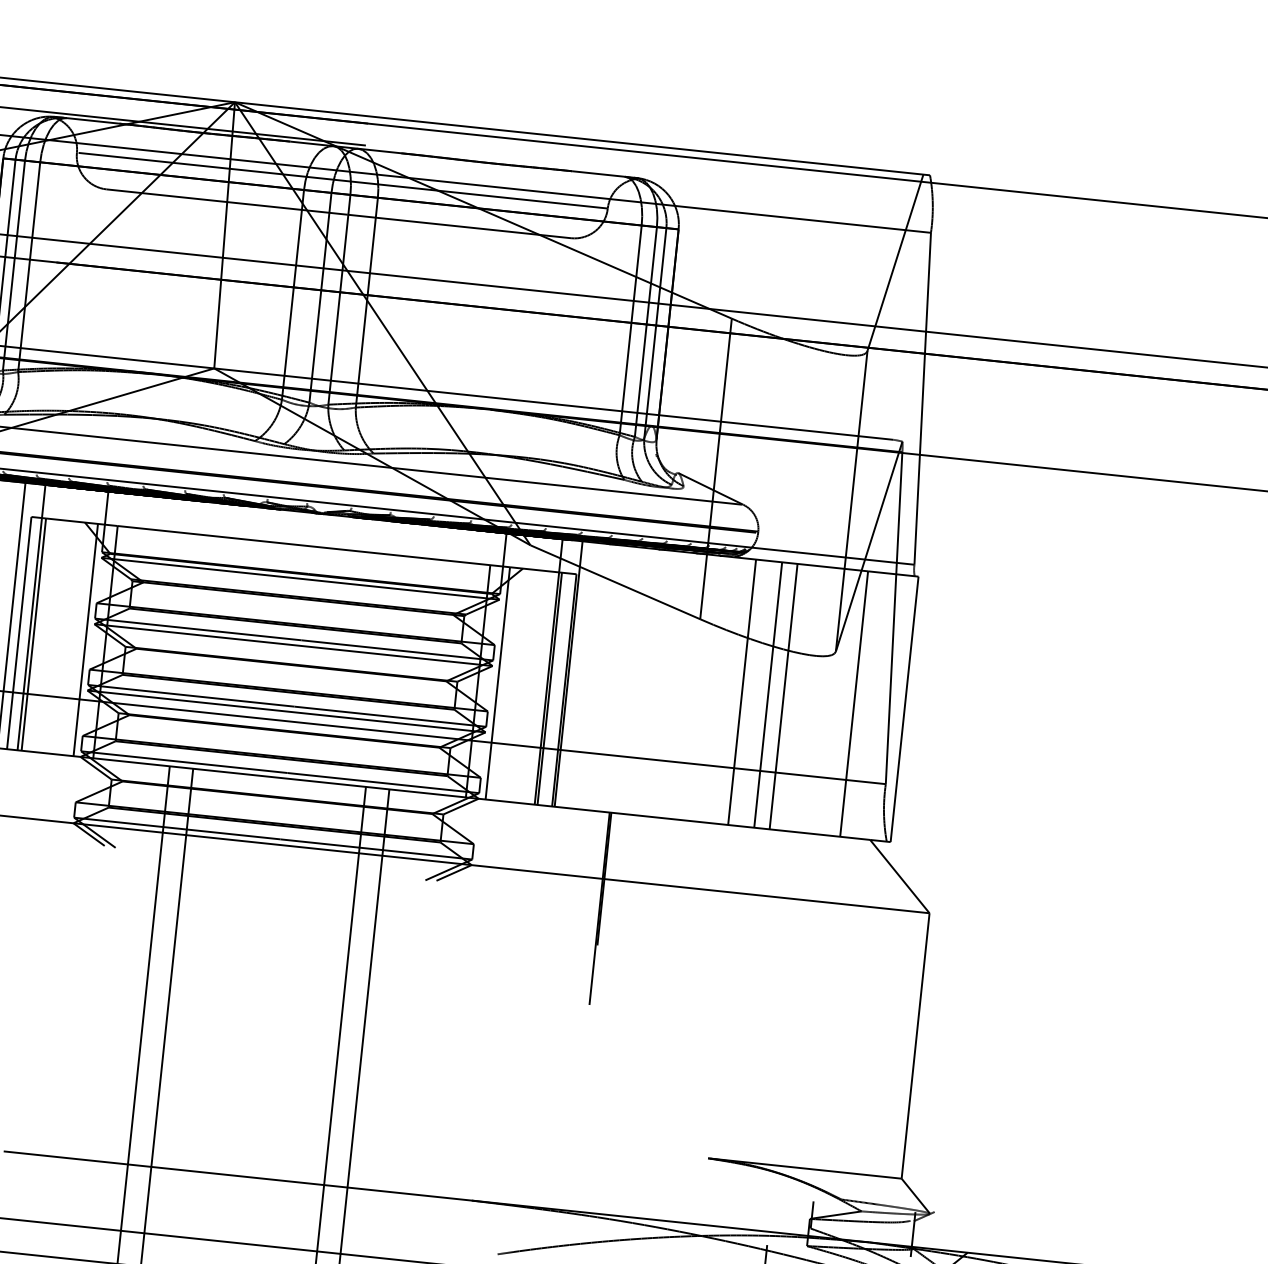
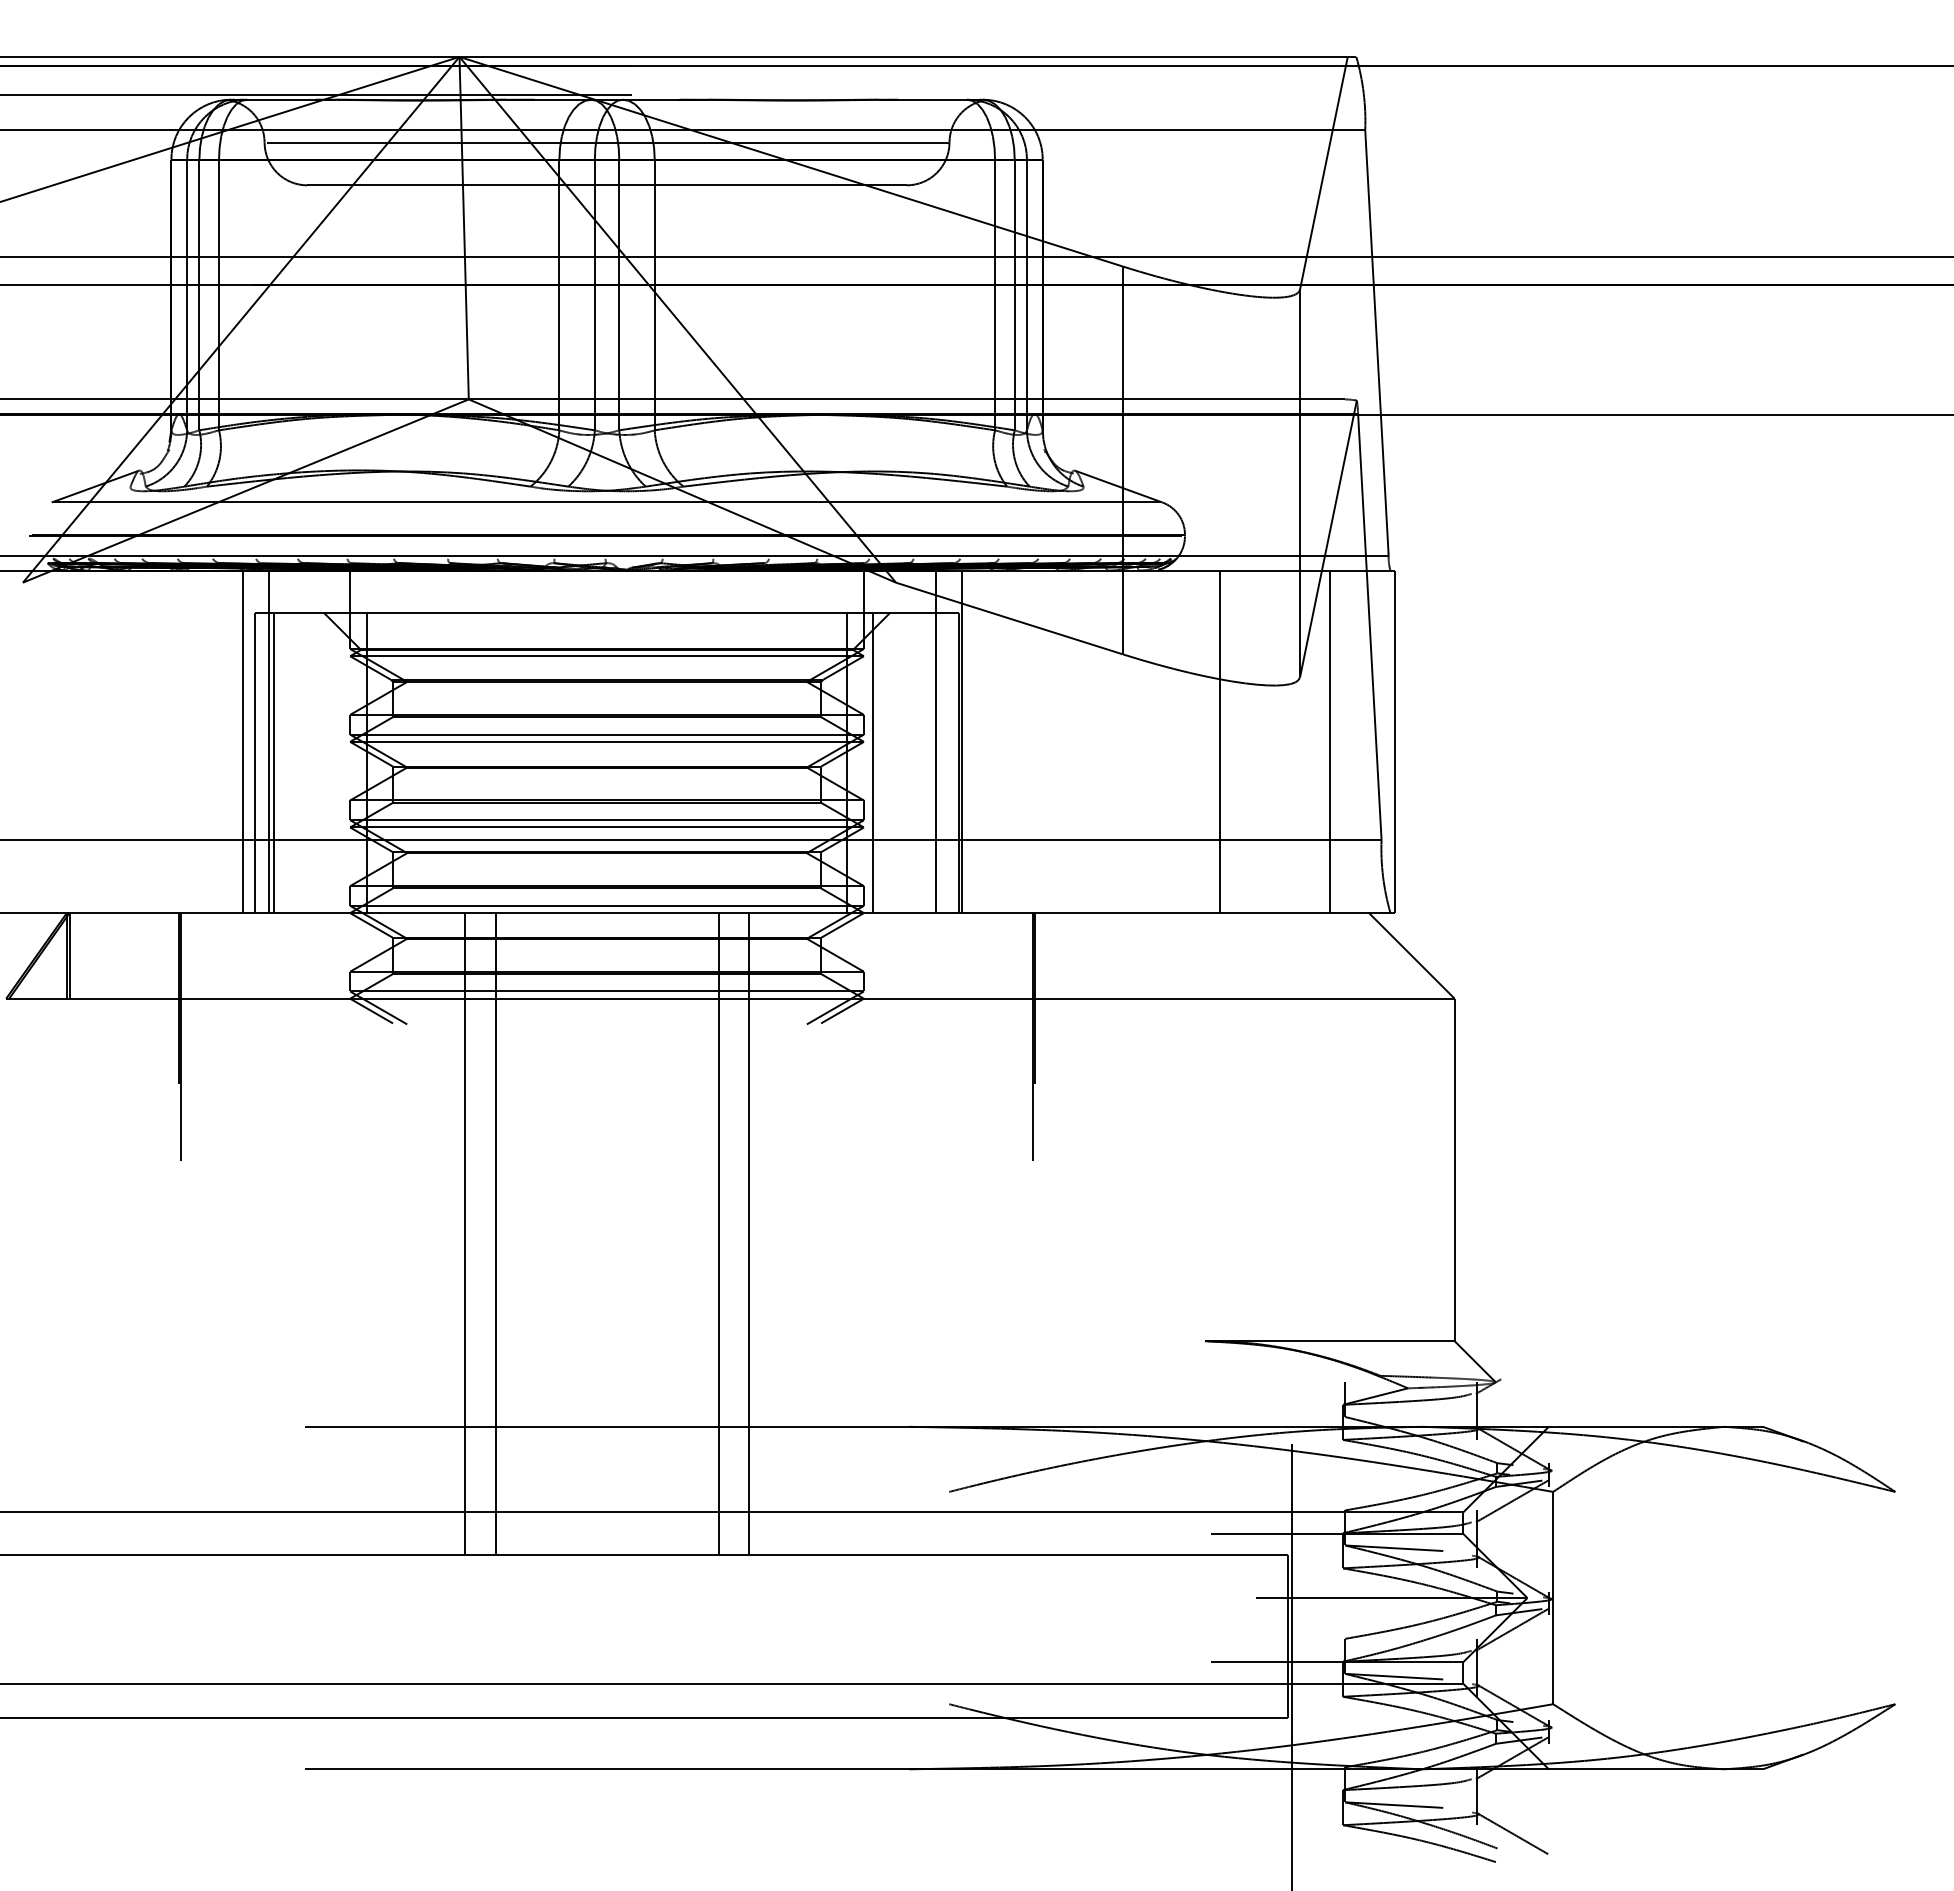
line: (85, 640) -> (341, 763), removed
line: (549, 688) -> (939, 763), removed
line: (741, 691) -> (1185, 741), removed
line: (783, 696) -> (1239, 741), removed

